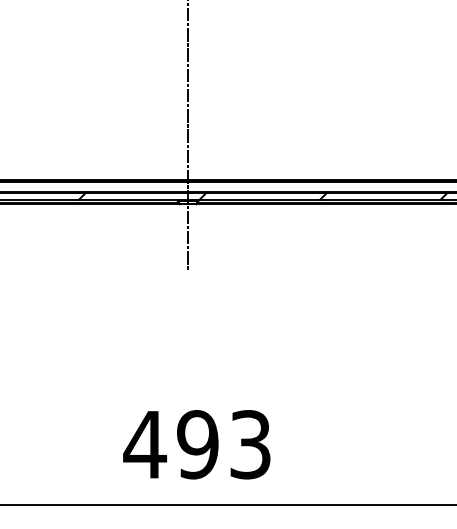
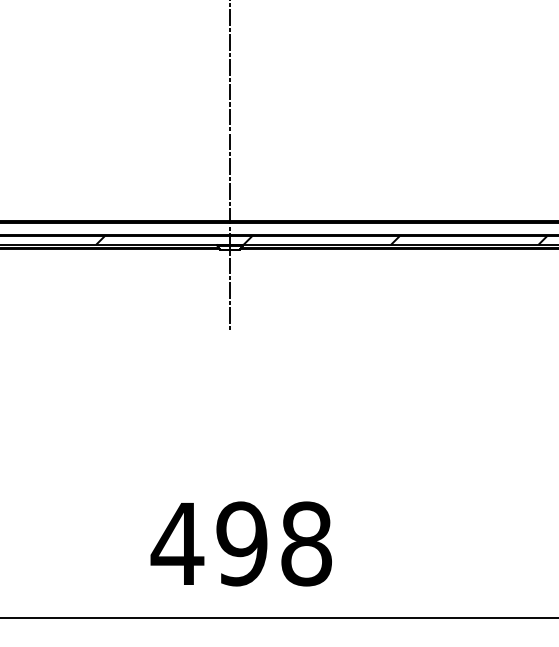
text: (250, 444) -> (306, 543), 493 -> 498

